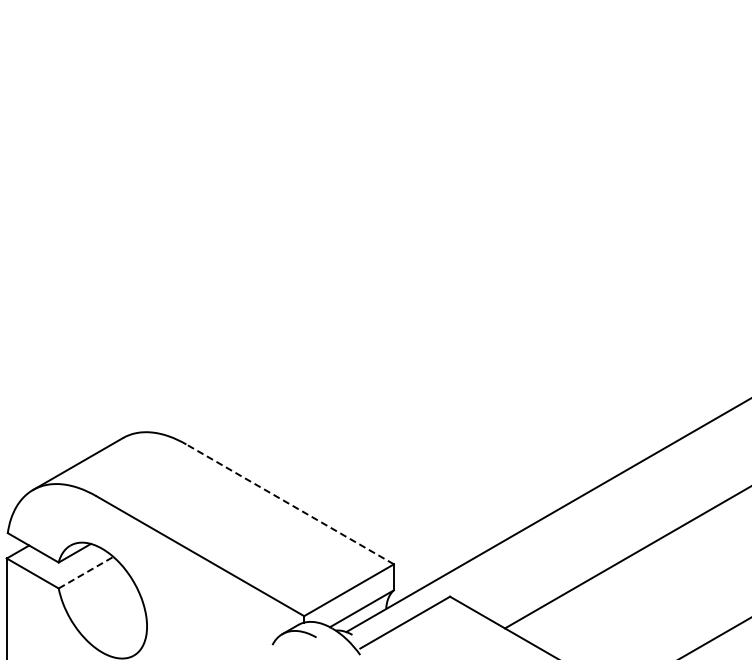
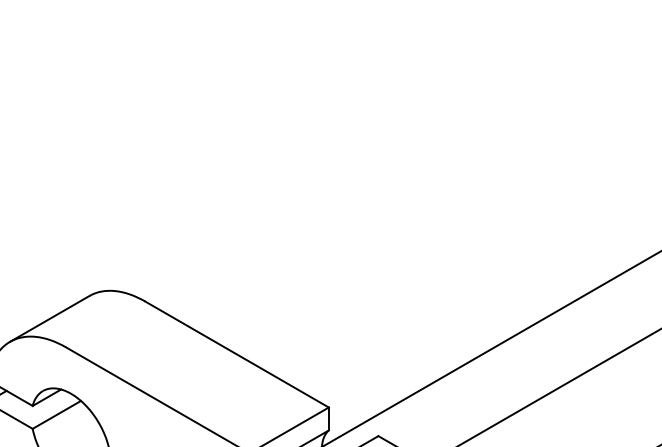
line: (290, 504) -> (237, 354), dashed -> solid
line: (86, 572) -> (57, 414), dashed -> solid

